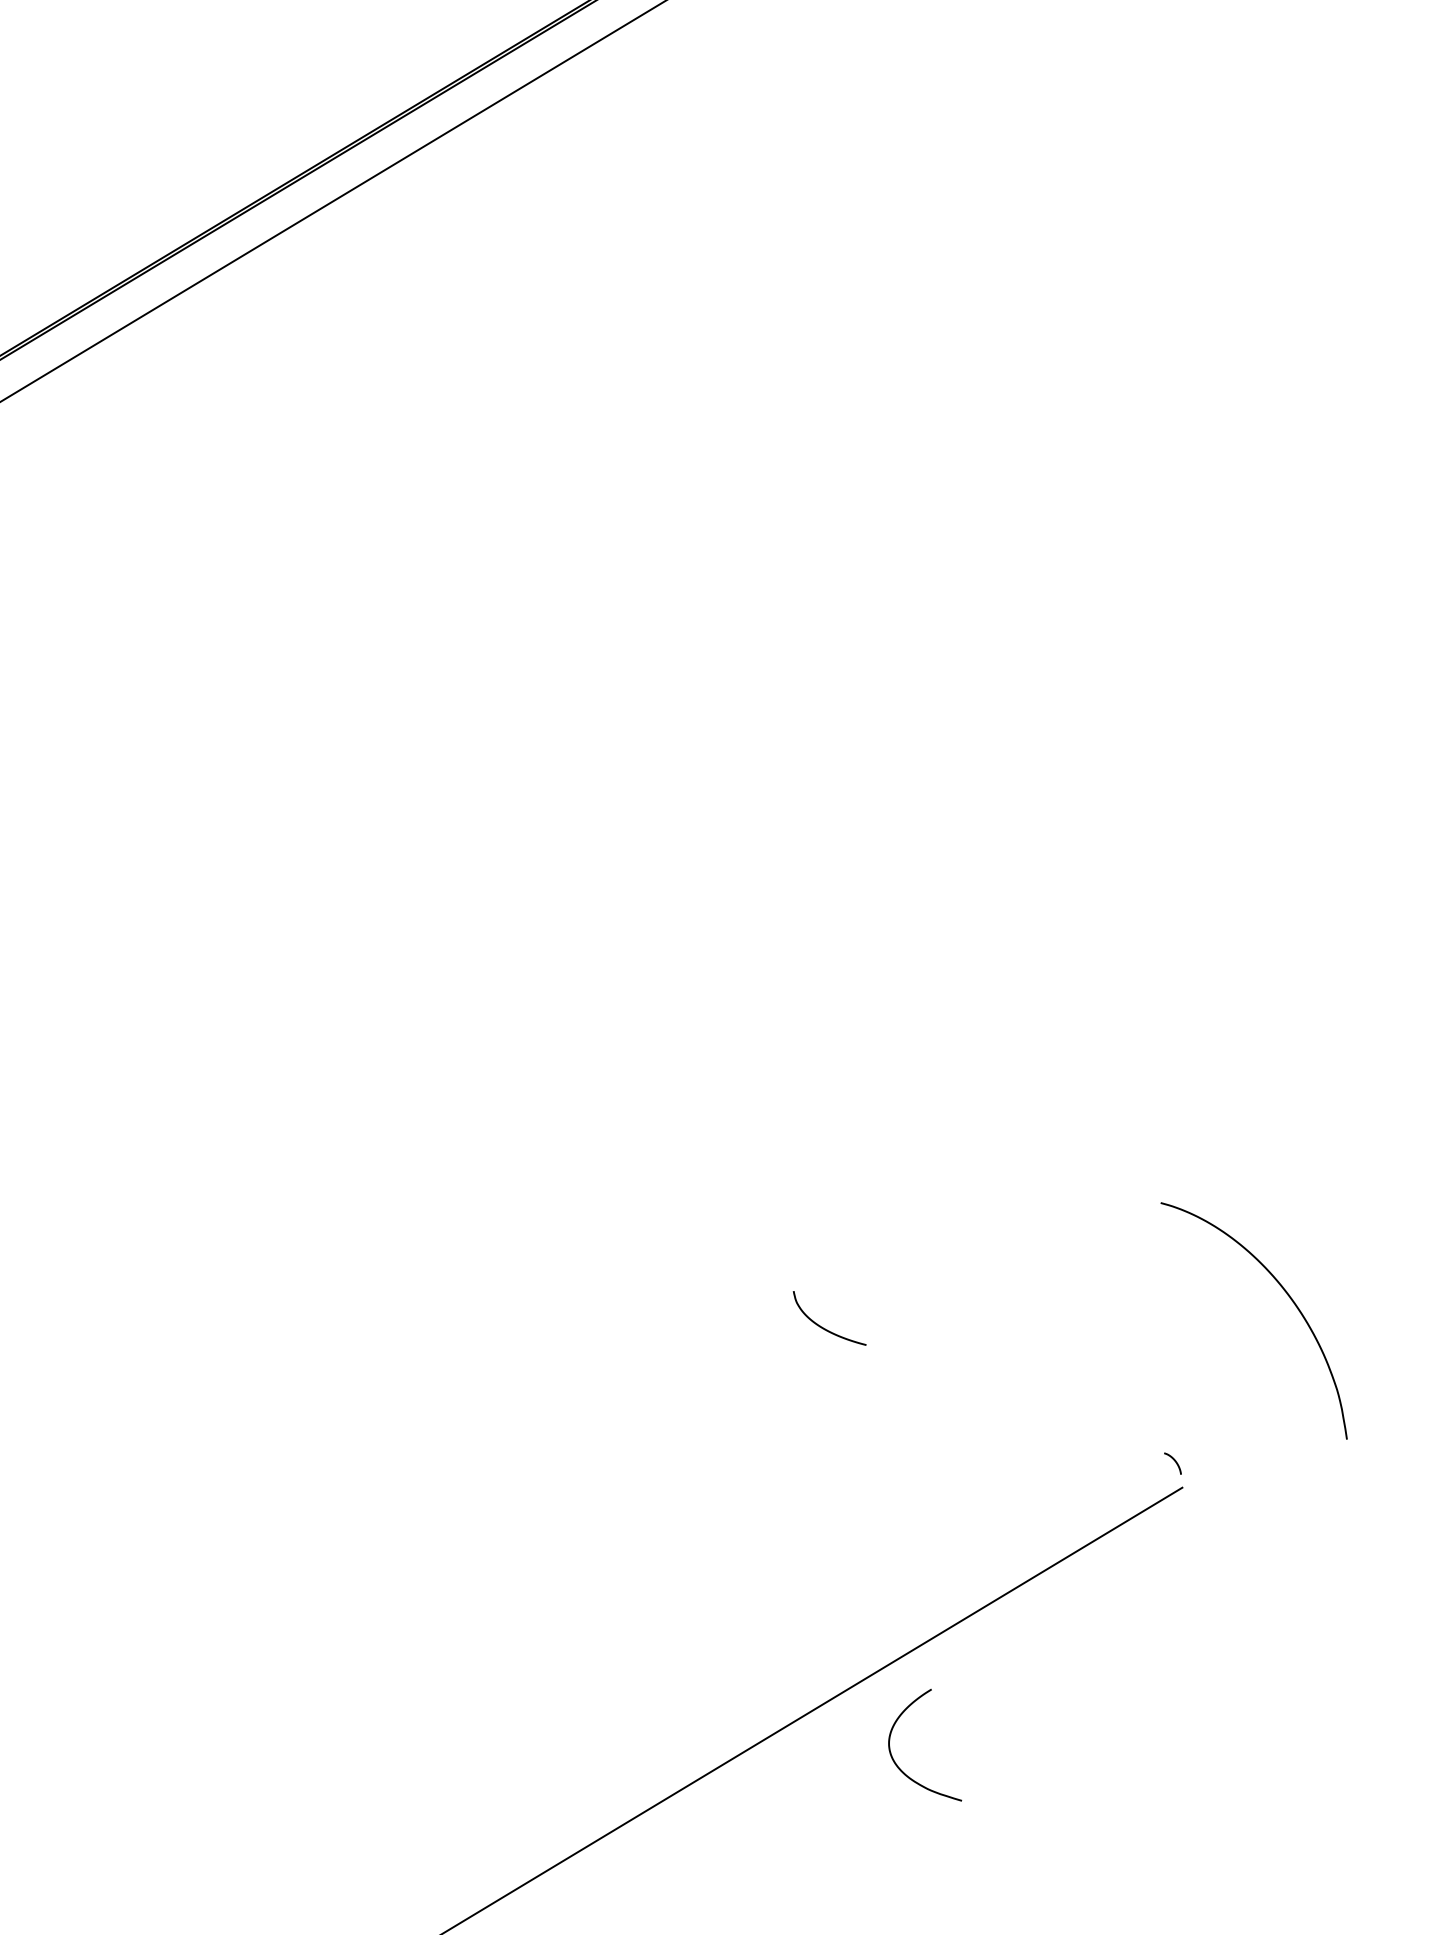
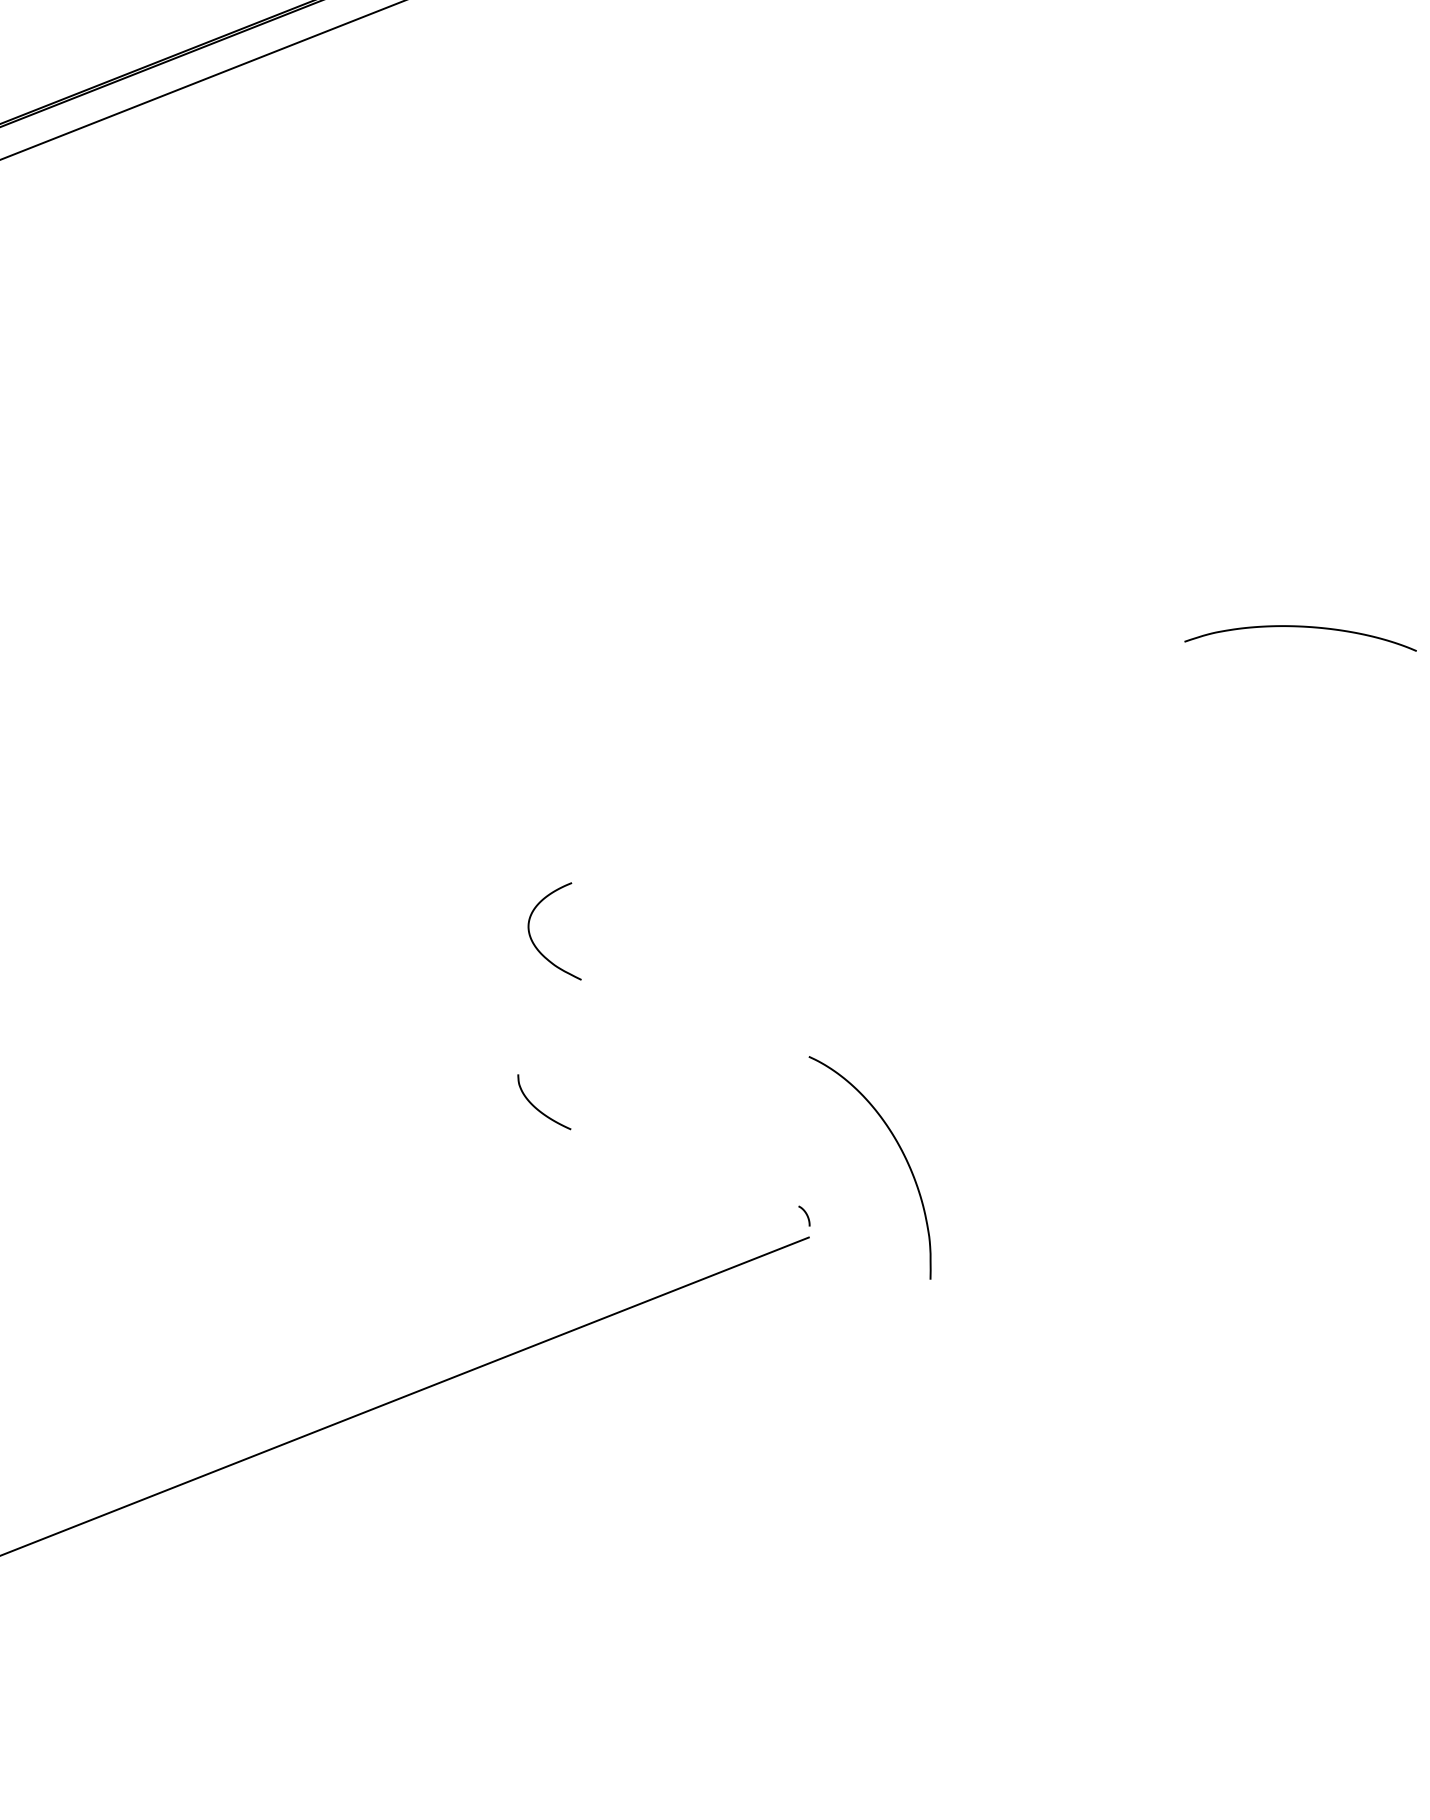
curve: (1287, 1296) -> (901, 1152), moved
curve: (825, 1327) -> (539, 1109), moved
curve: (901, 1768) -> (535, 944), moved

